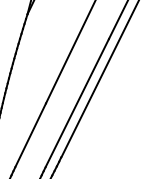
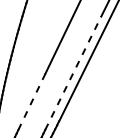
line: (77, 102) -> (73, 72), solid -> dashed
line: (30, 135) -> (31, 102), solid -> dashed

